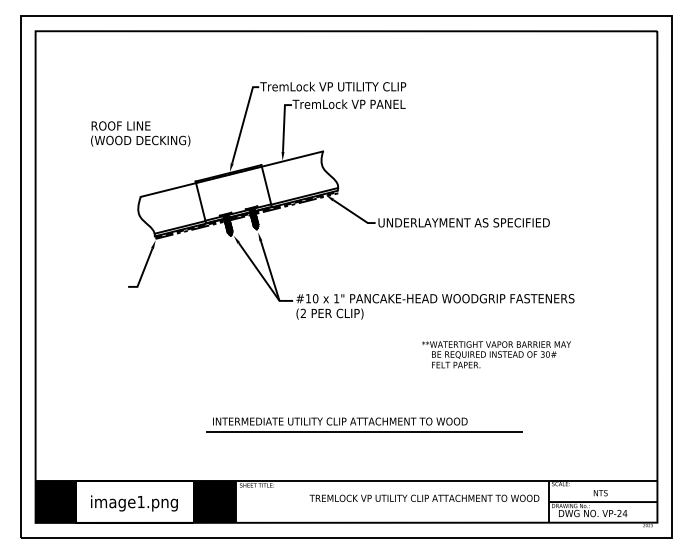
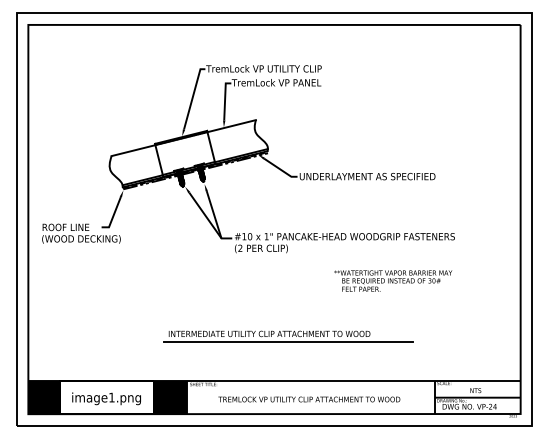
text: (140, 133) -> (81, 233), moved
text: (424, 497) -> (309, 398), moved

